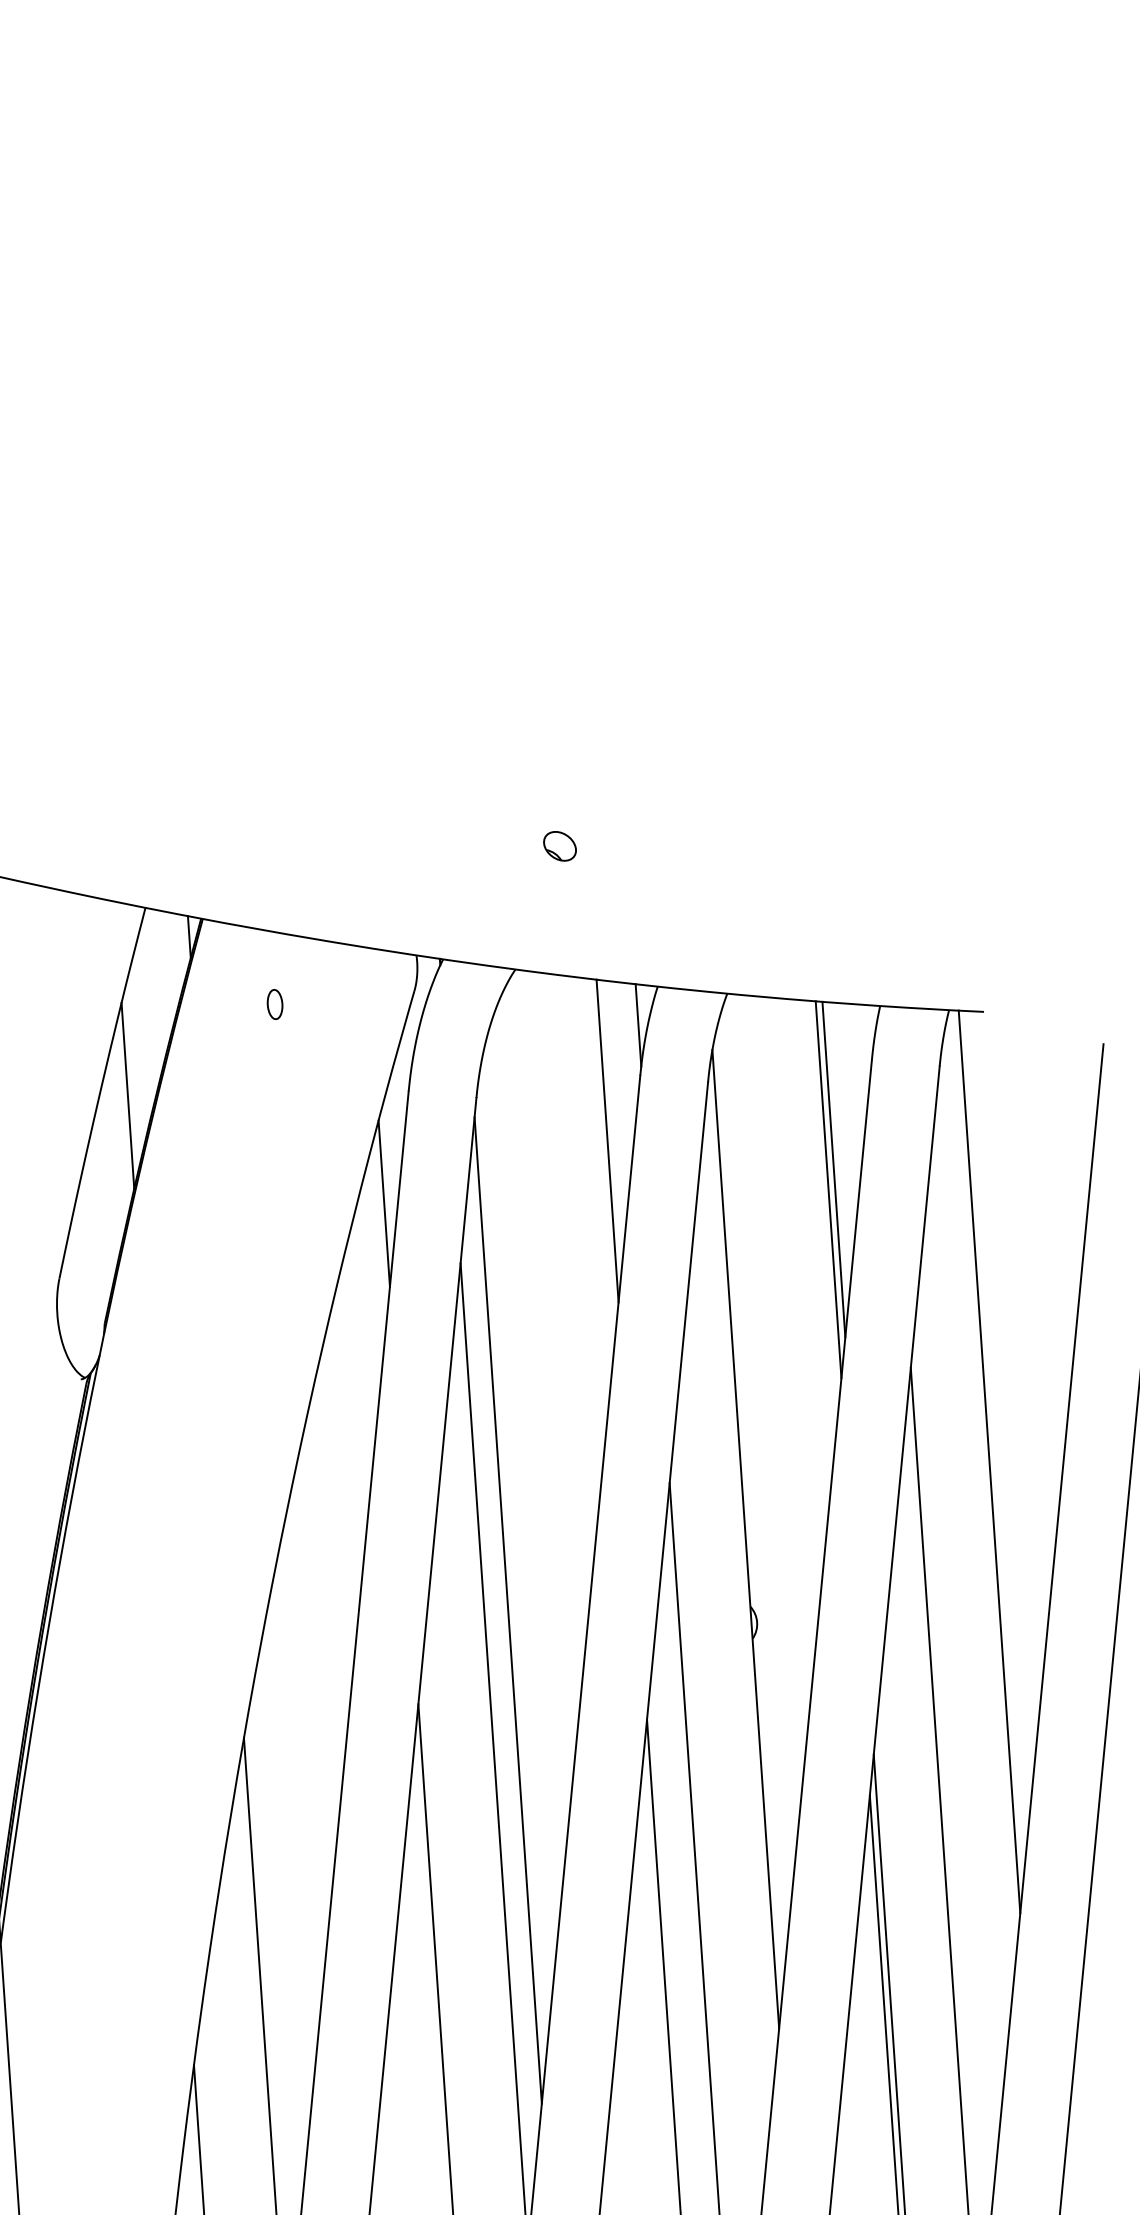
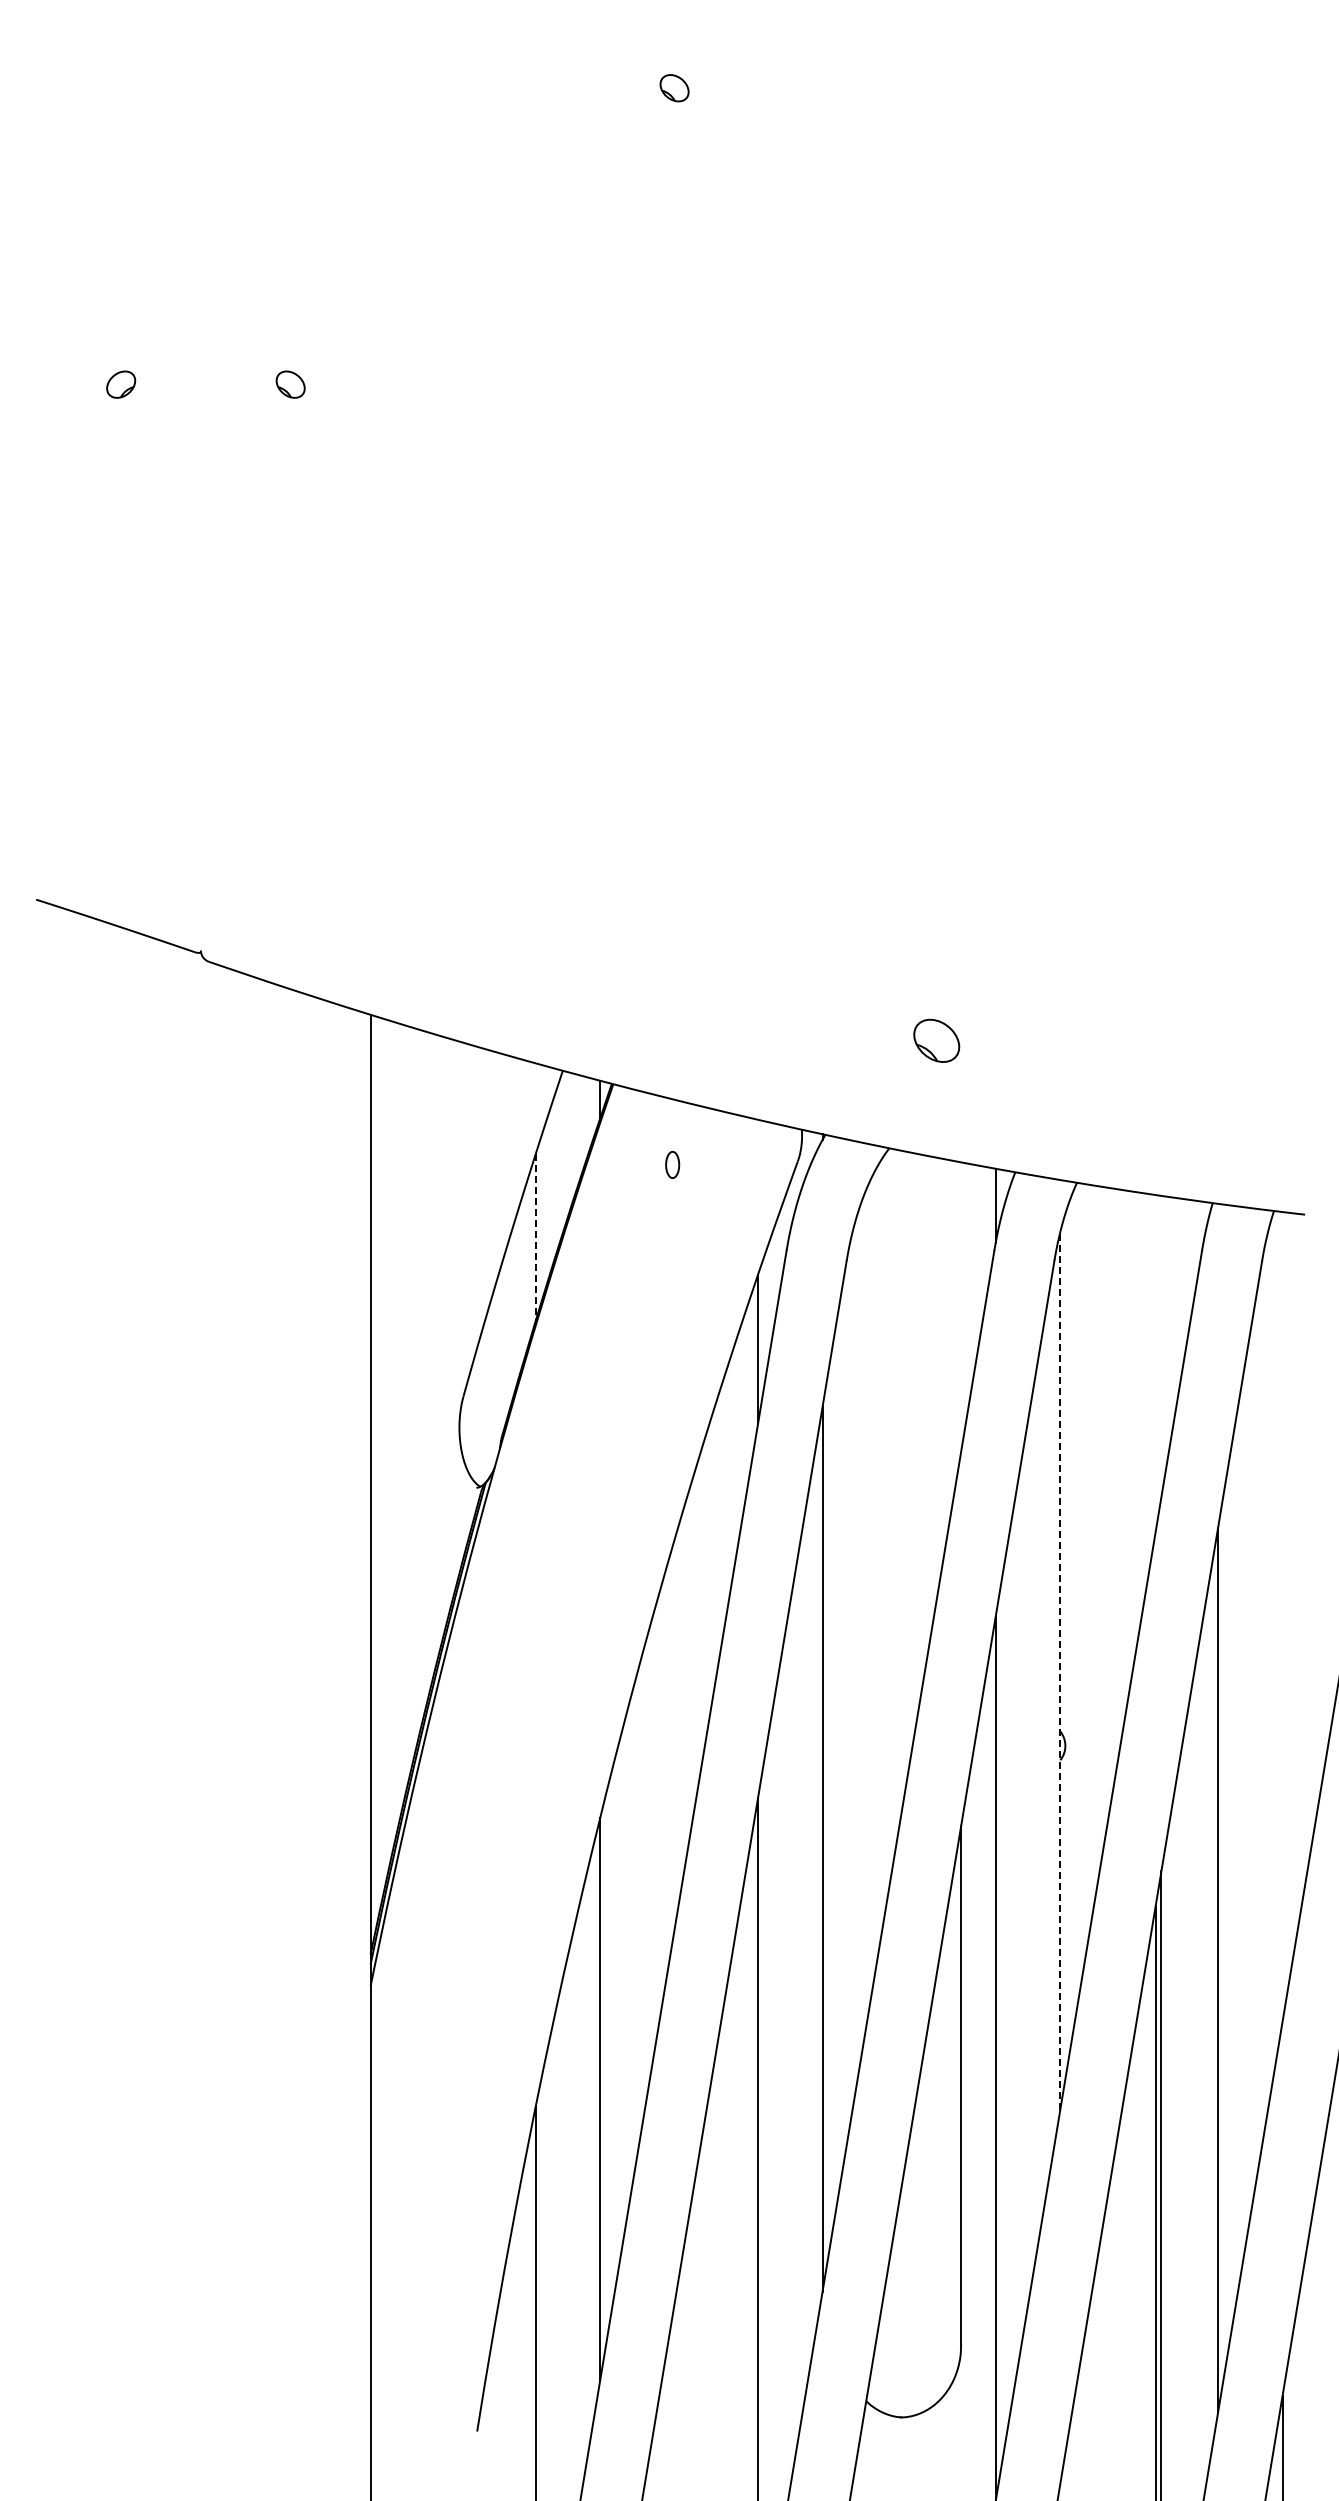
part: (559, 846) -> (936, 1041), size x1.6
line: (127, 1096) -> (535, 1238), solid -> dashed
line: (607, 1140) -> (961, 1306), removed
line: (833, 1168) -> (1161, 1345), removed
line: (828, 1190) -> (1155, 1364), removed
line: (989, 1461) -> (1282, 1616), removed
line: (745, 1538) -> (1060, 1670), solid -> dashed
line: (507, 1609) -> (843, 1719), removed

